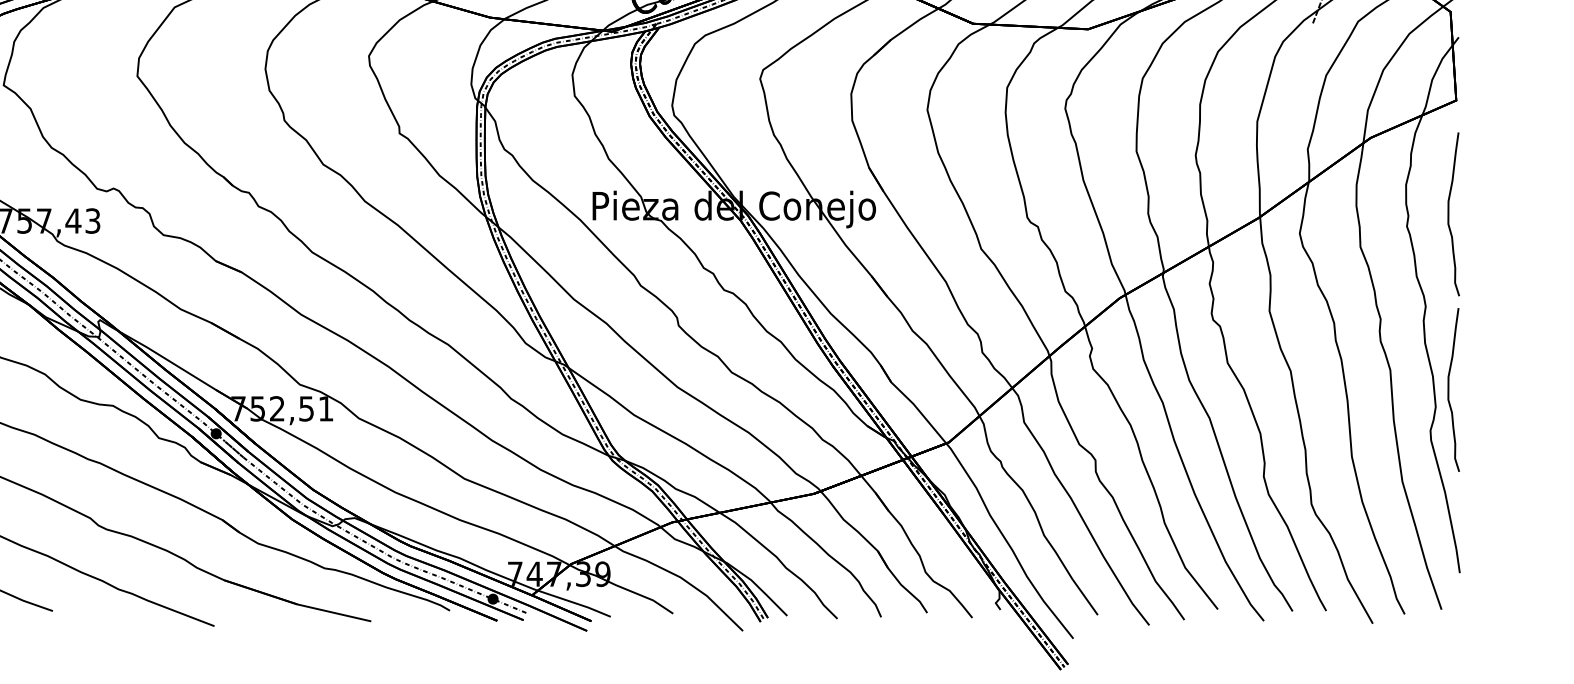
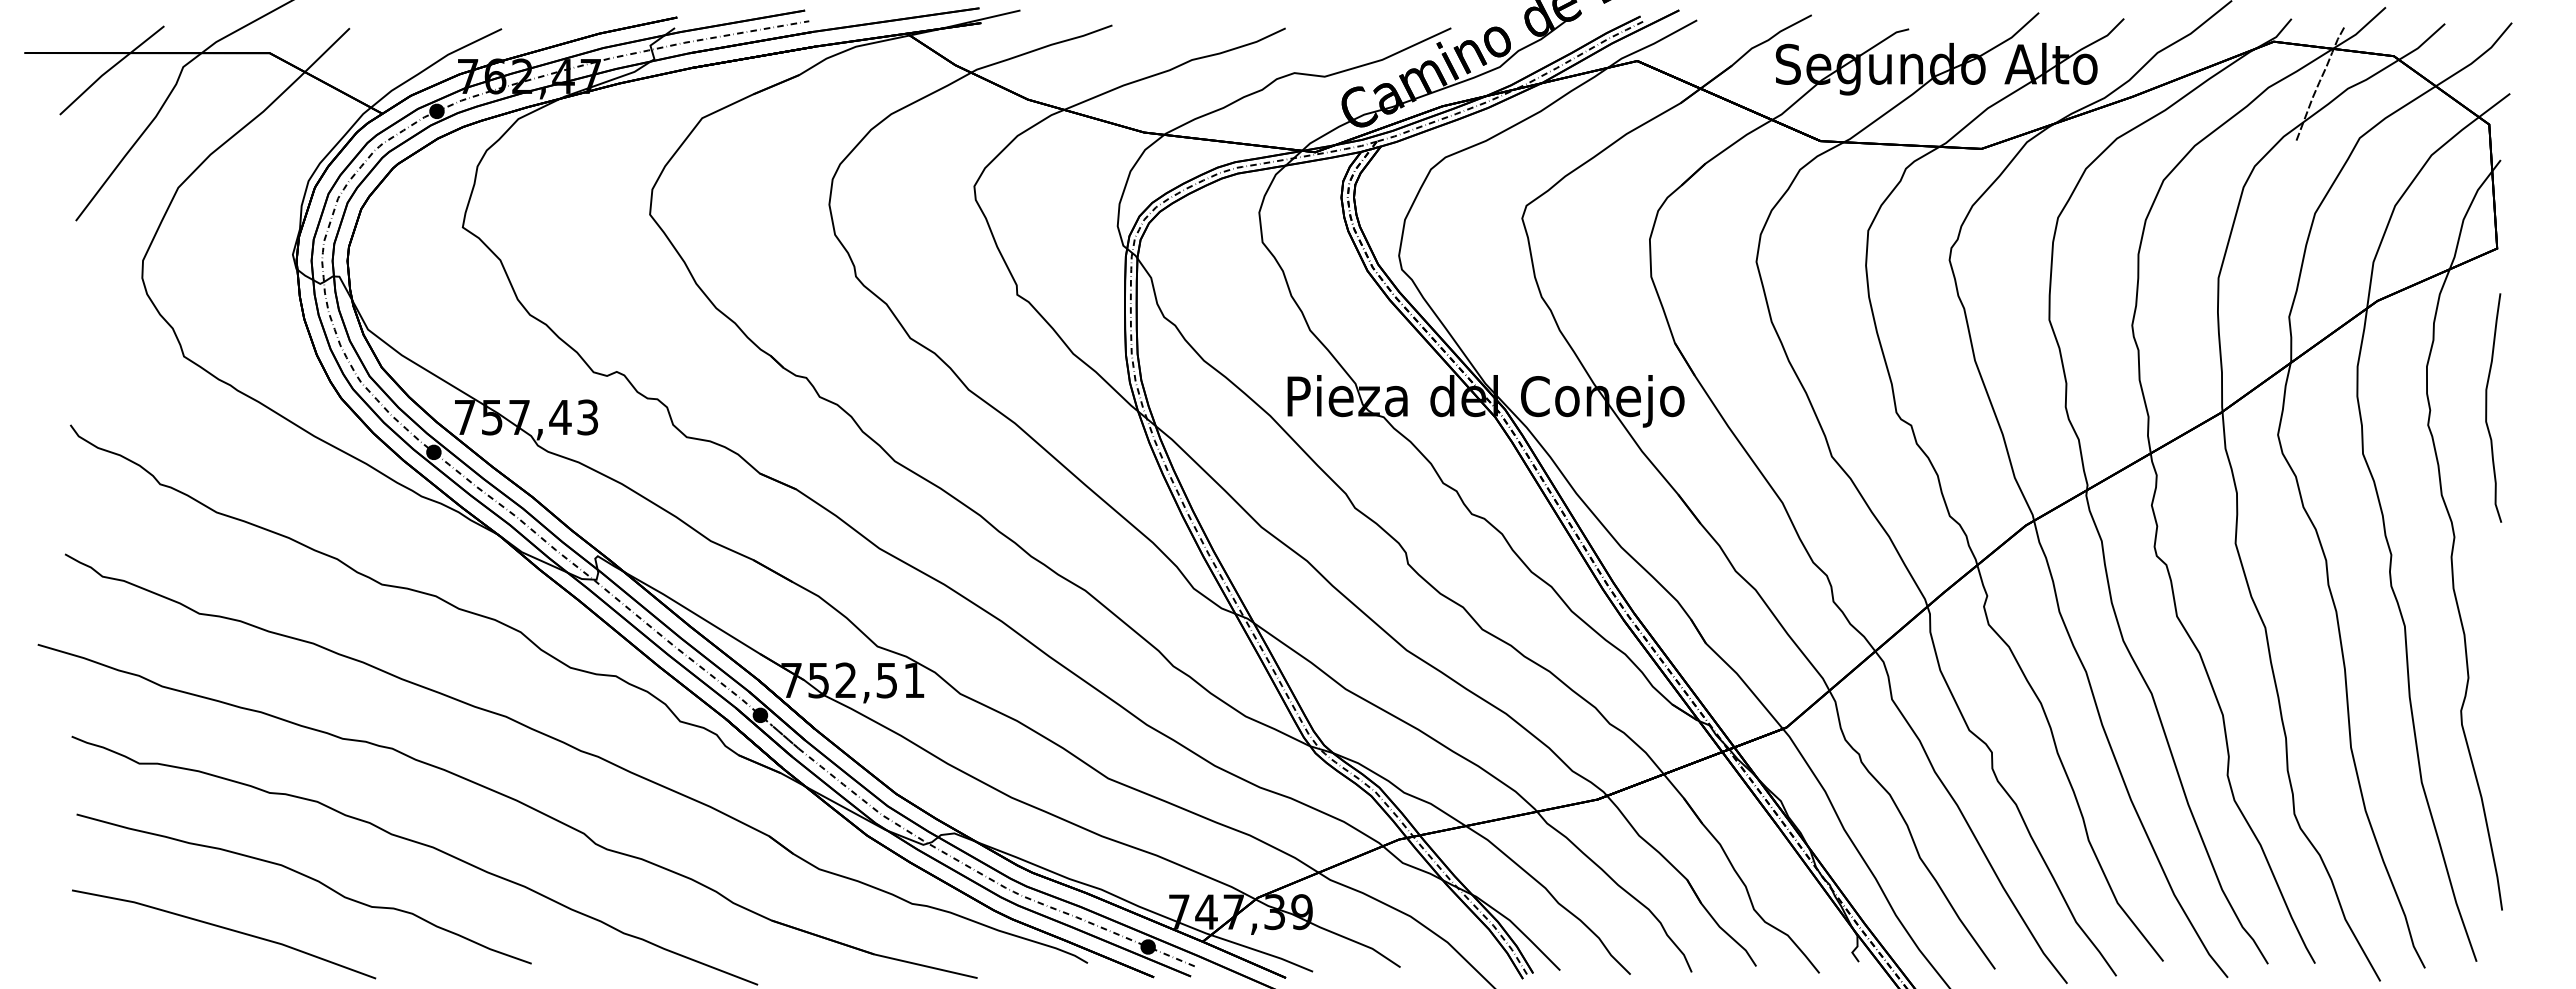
curve: (1449, 389) -> (2487, 653), removed

